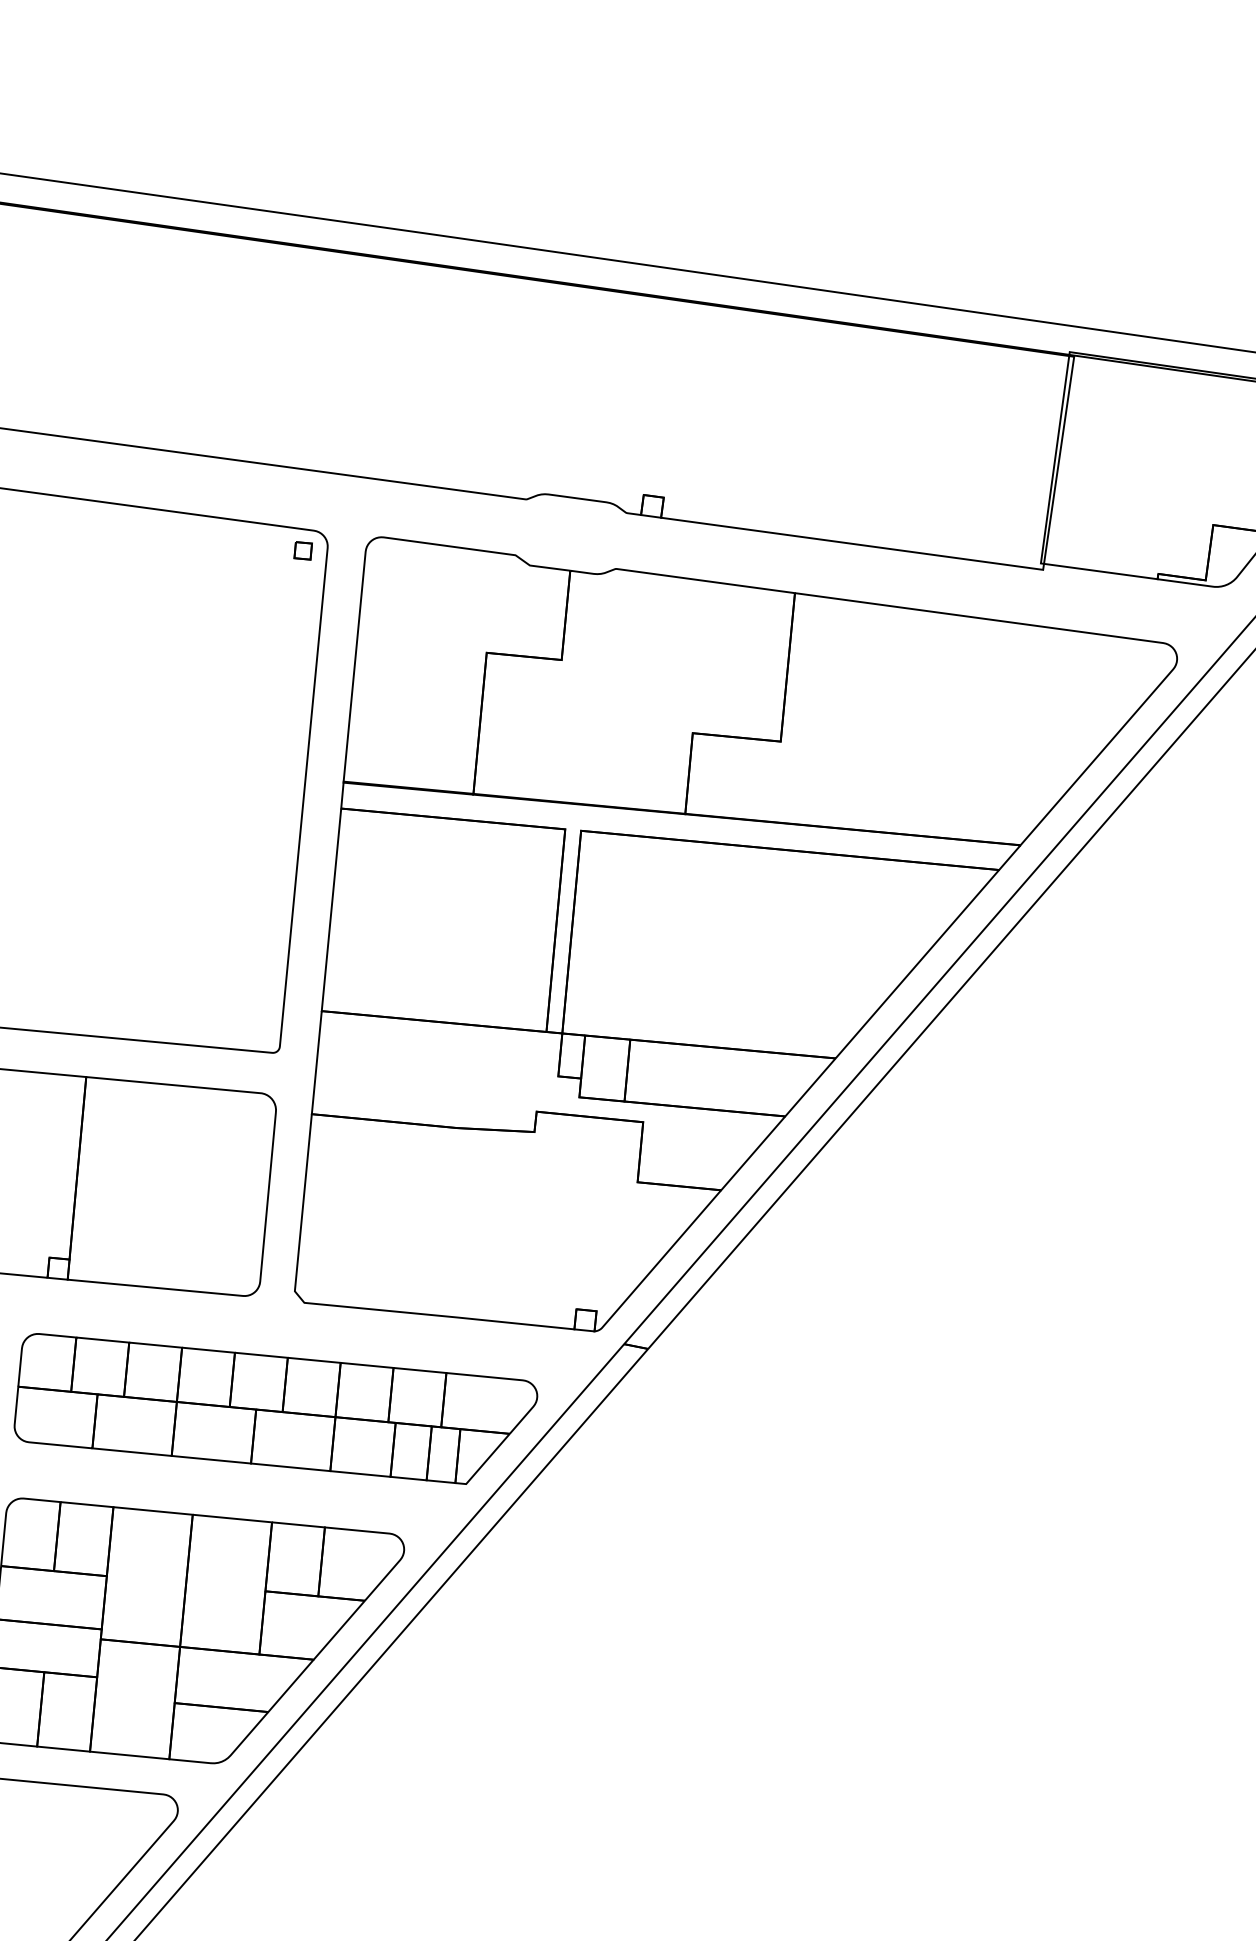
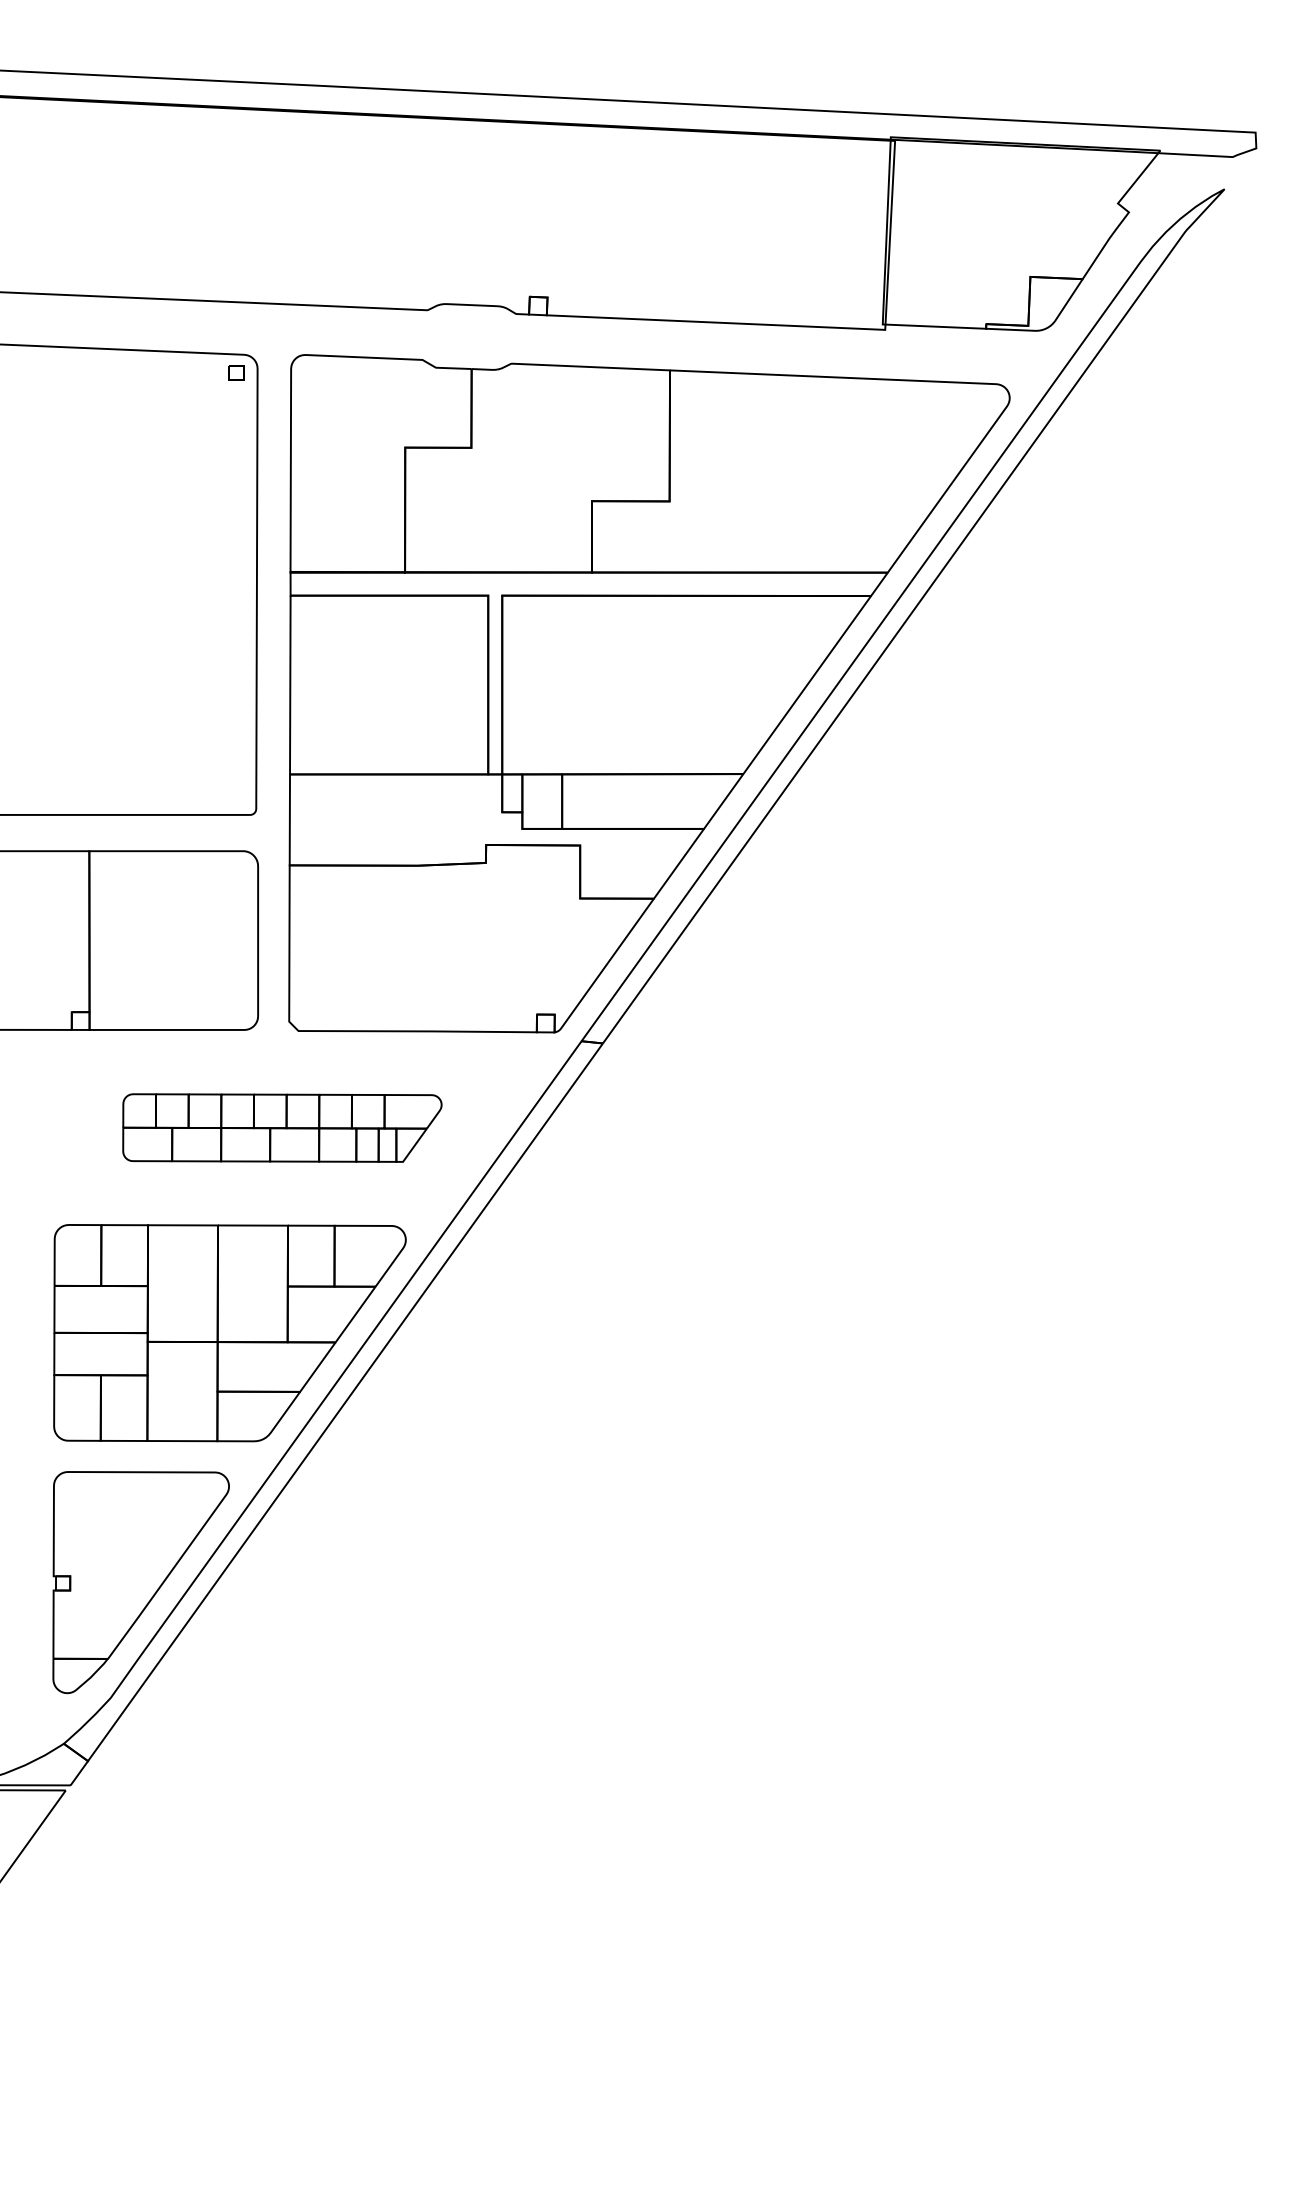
part: (276, 1410) -> (282, 1127), size x0.7

